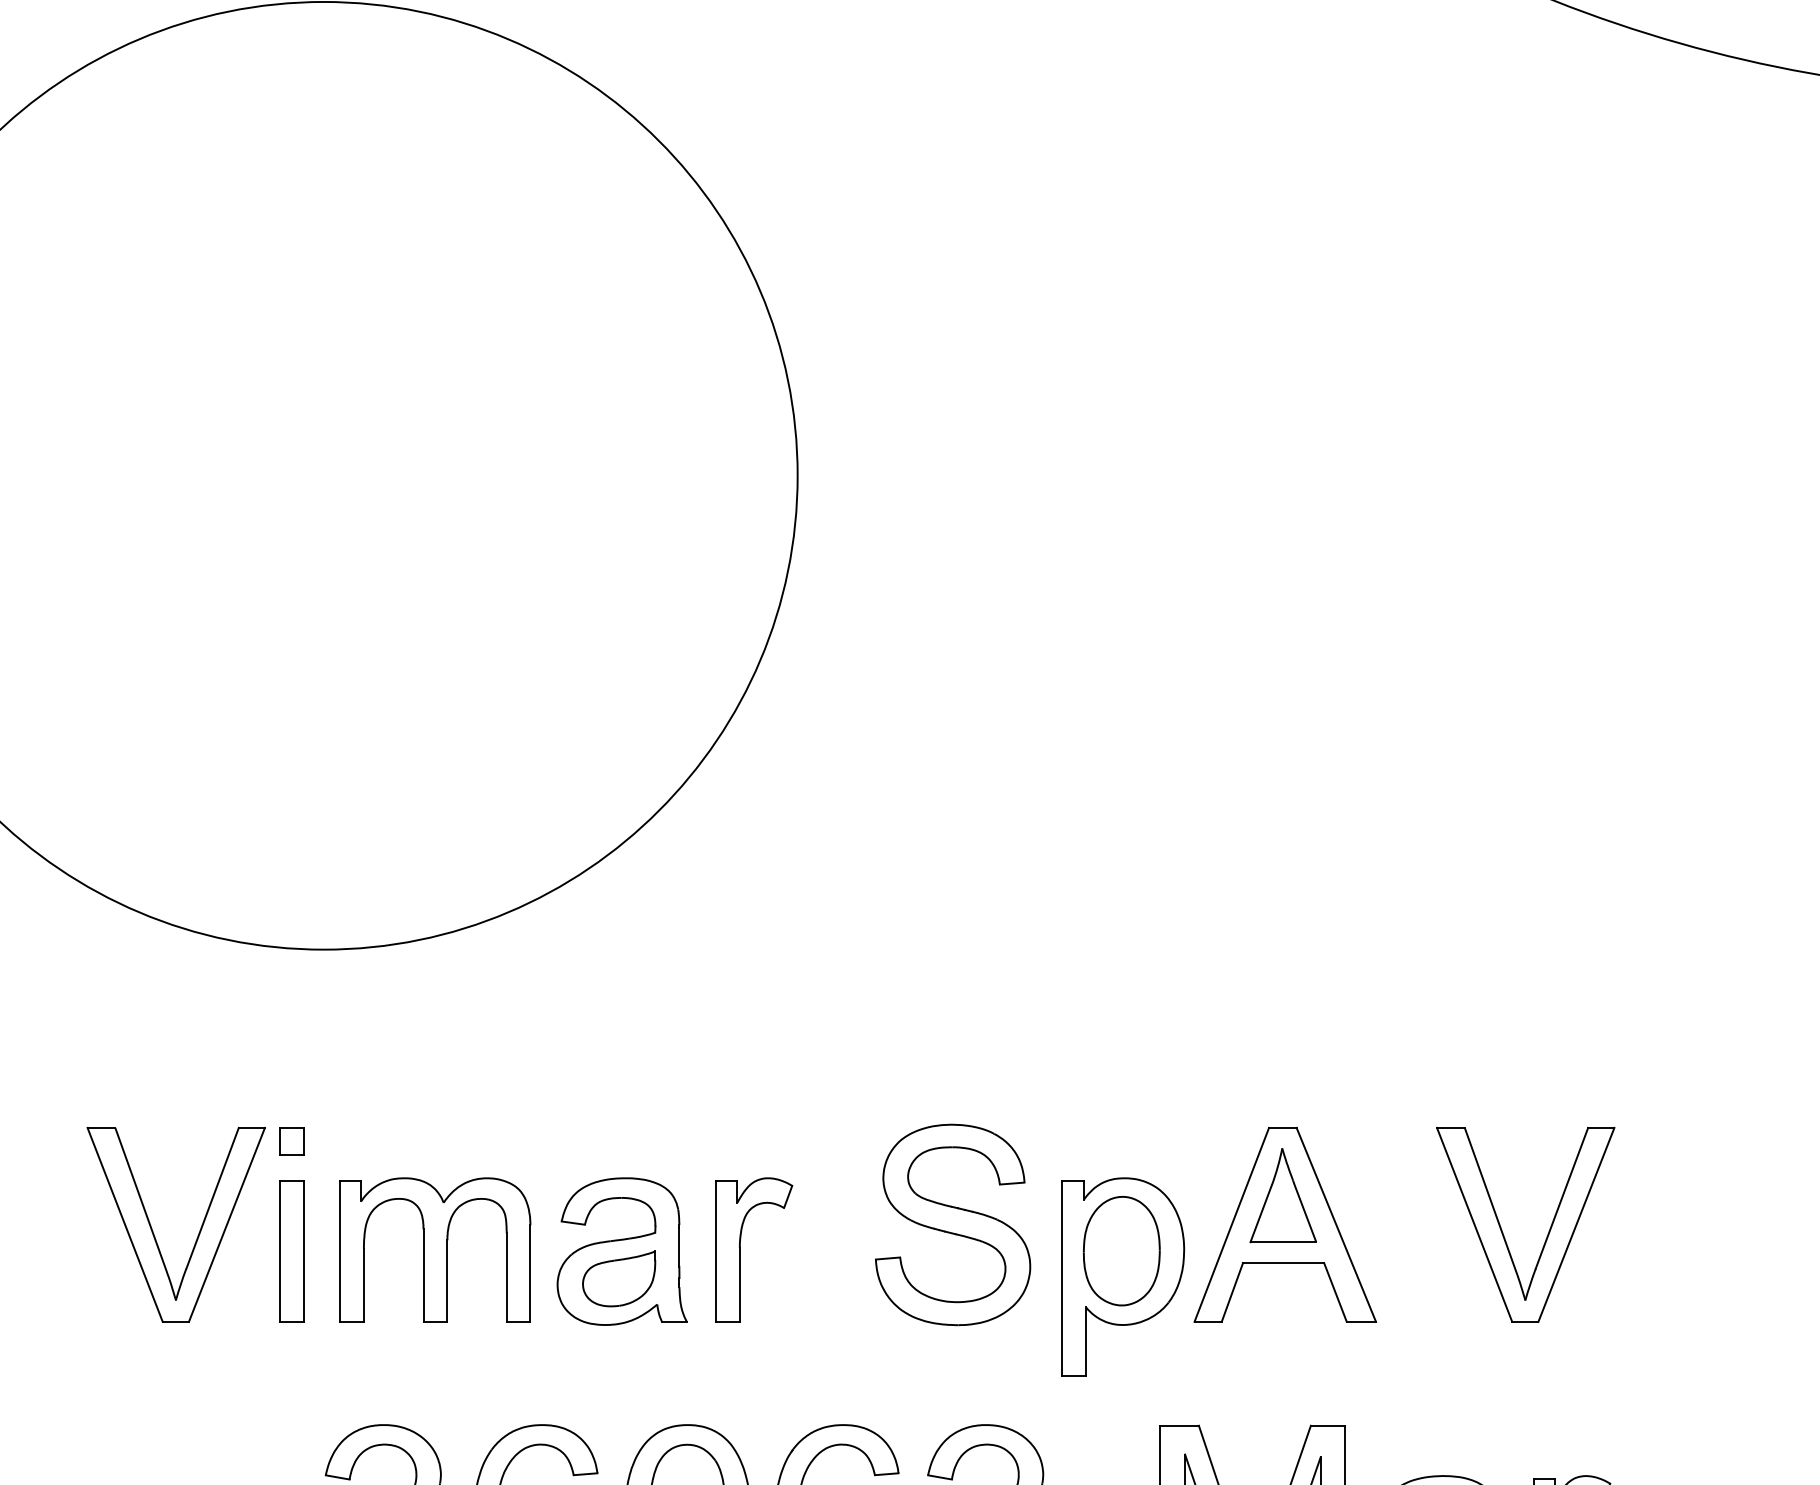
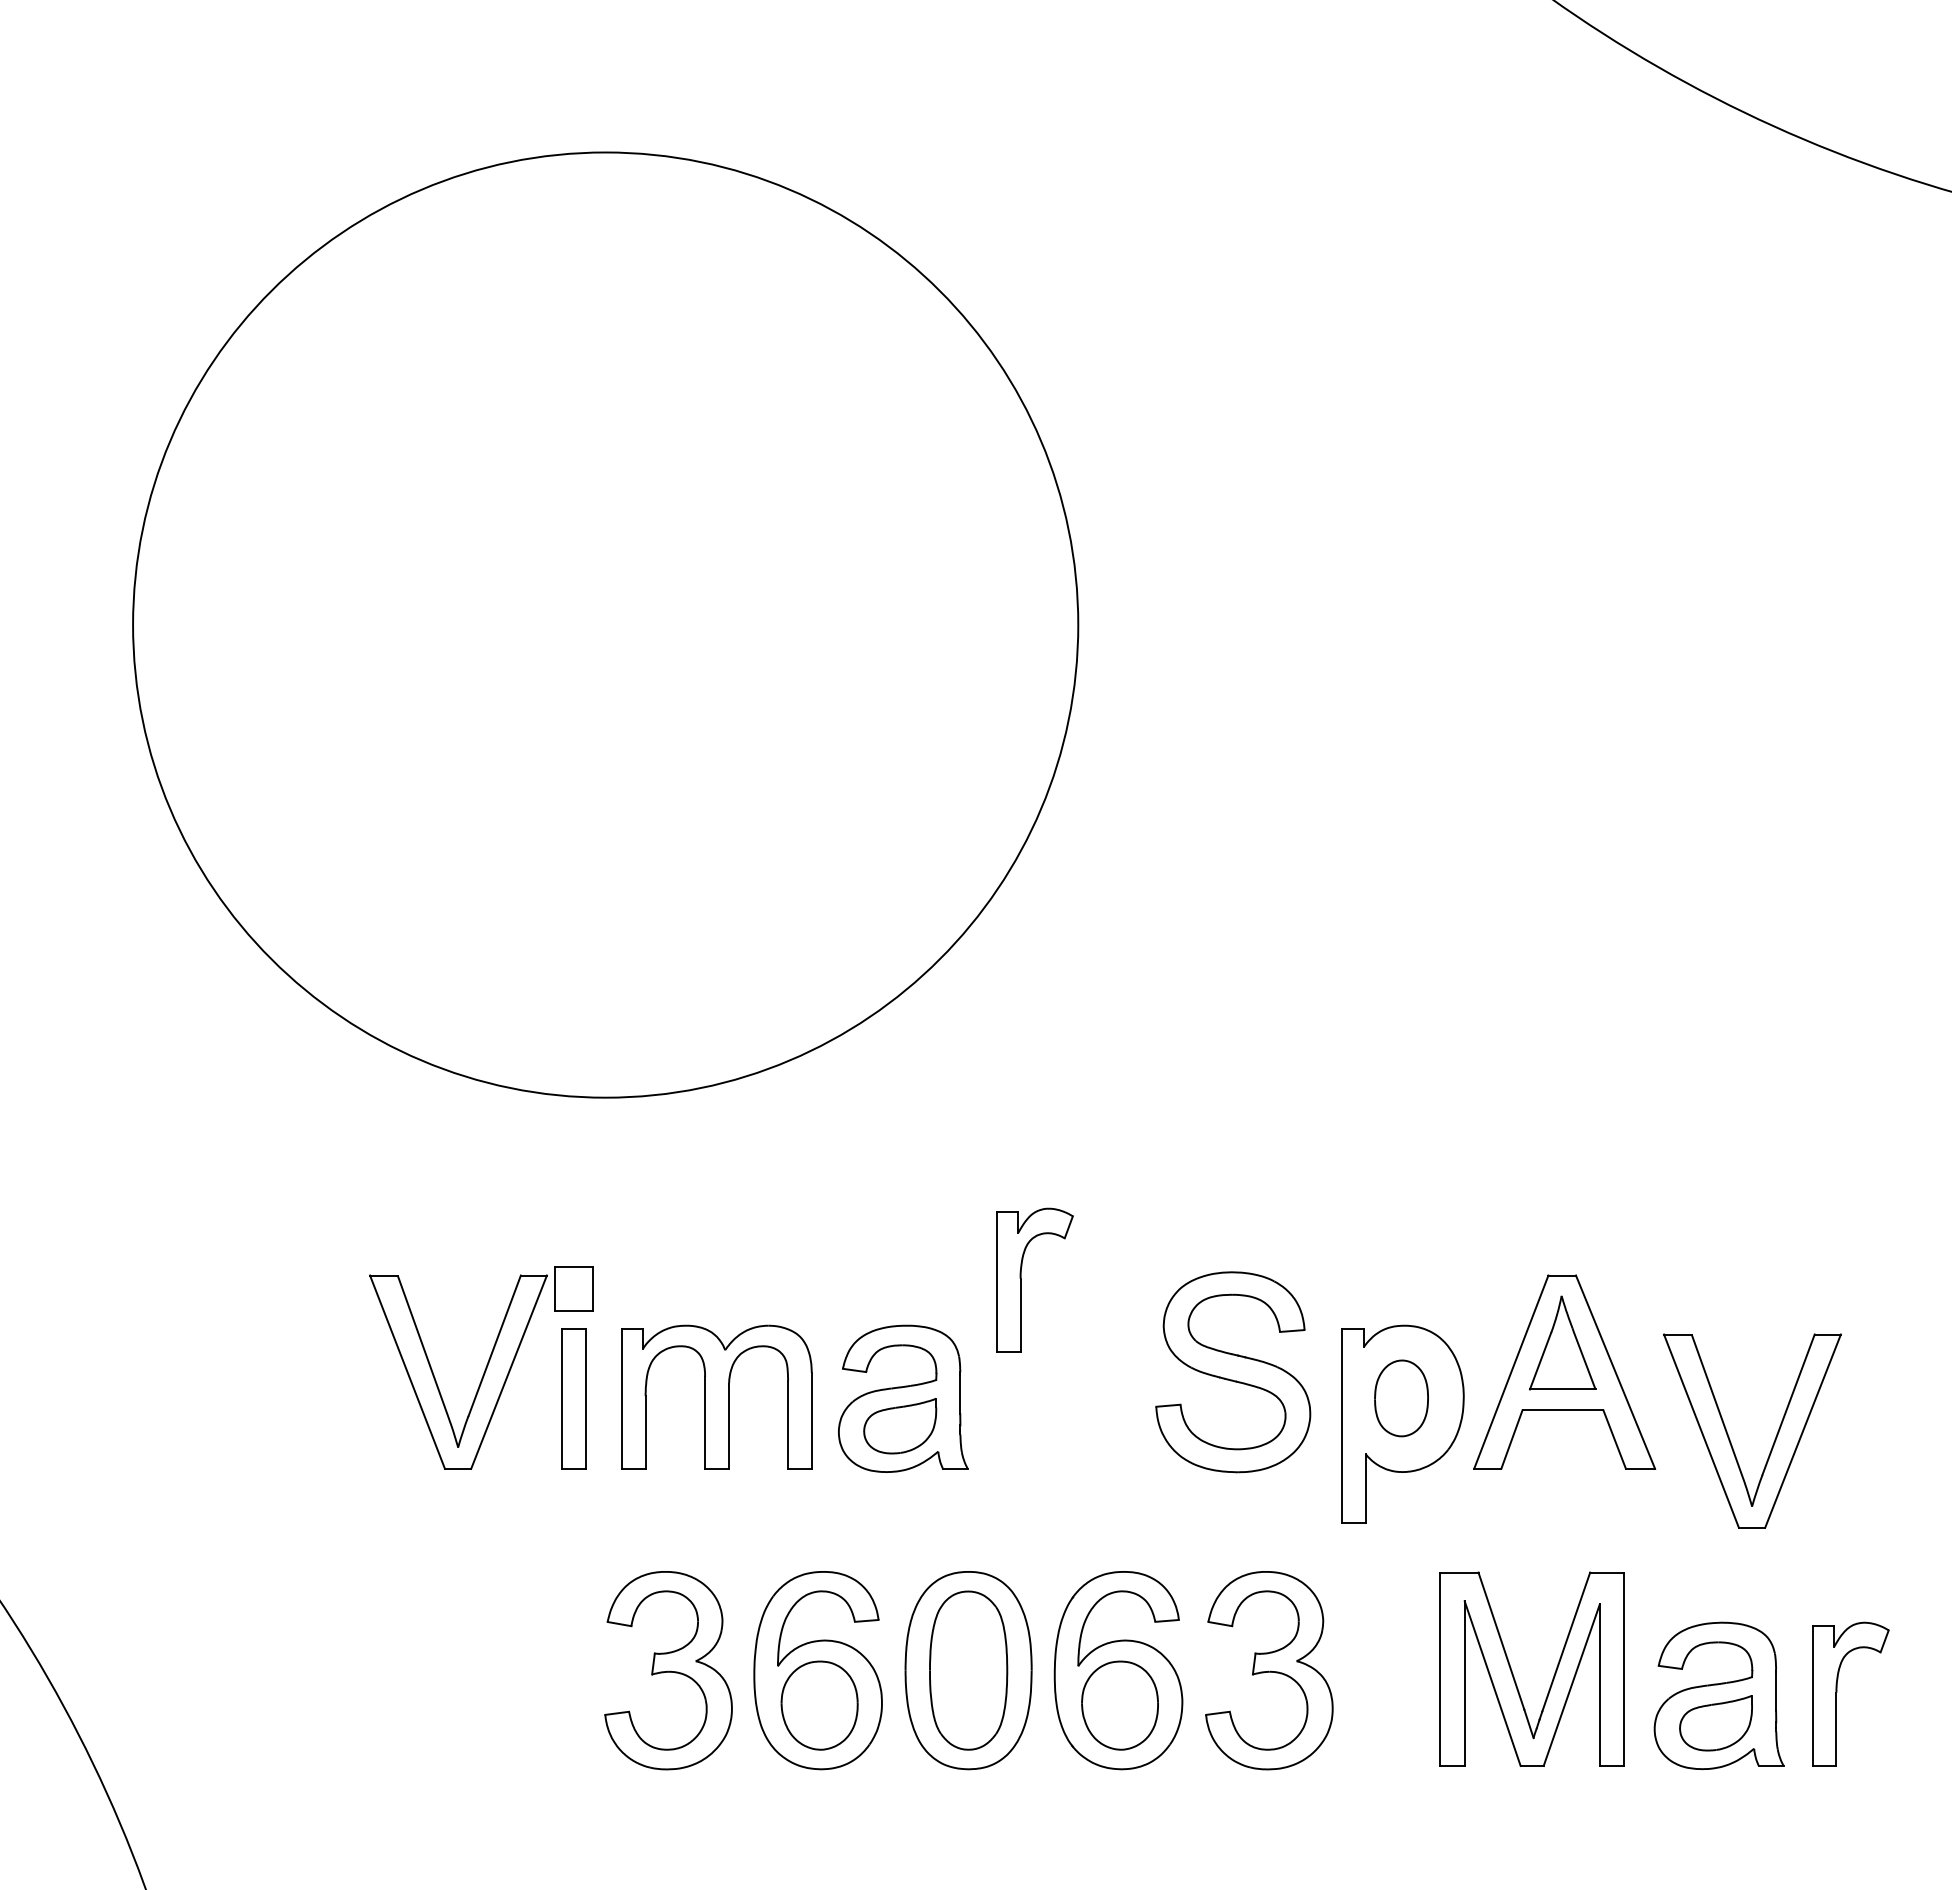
part: (291, 1141) -> (573, 1289), size x1.6
part: (1502, 1230) -> (1729, 1436), moved
part: (740, 1249) -> (1021, 1279), moved
part: (1121, 1251) -> (1401, 1398), size x0.7

